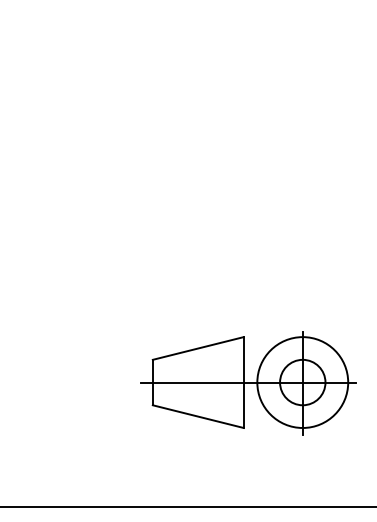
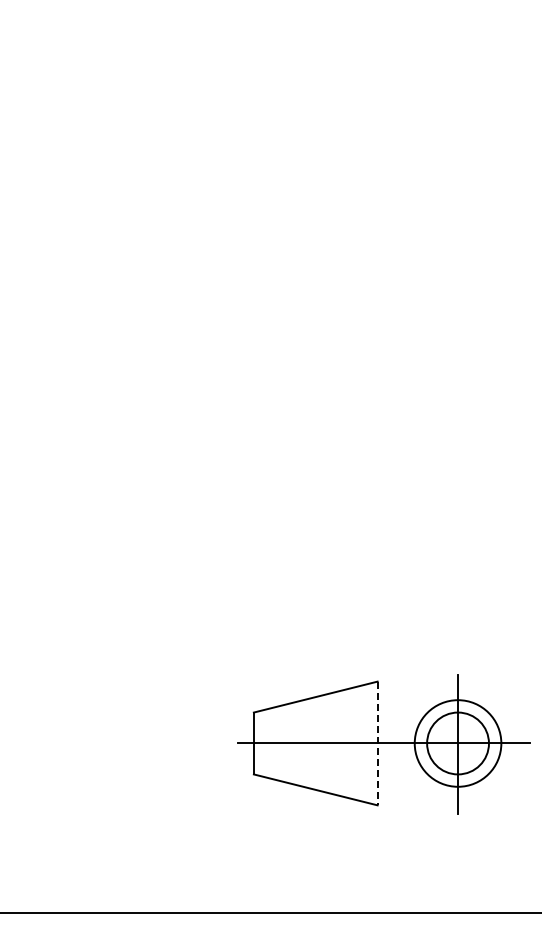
line: (243, 382) -> (377, 743), solid -> dashed
circle: (302, 382) -> (457, 743), size x0.7

